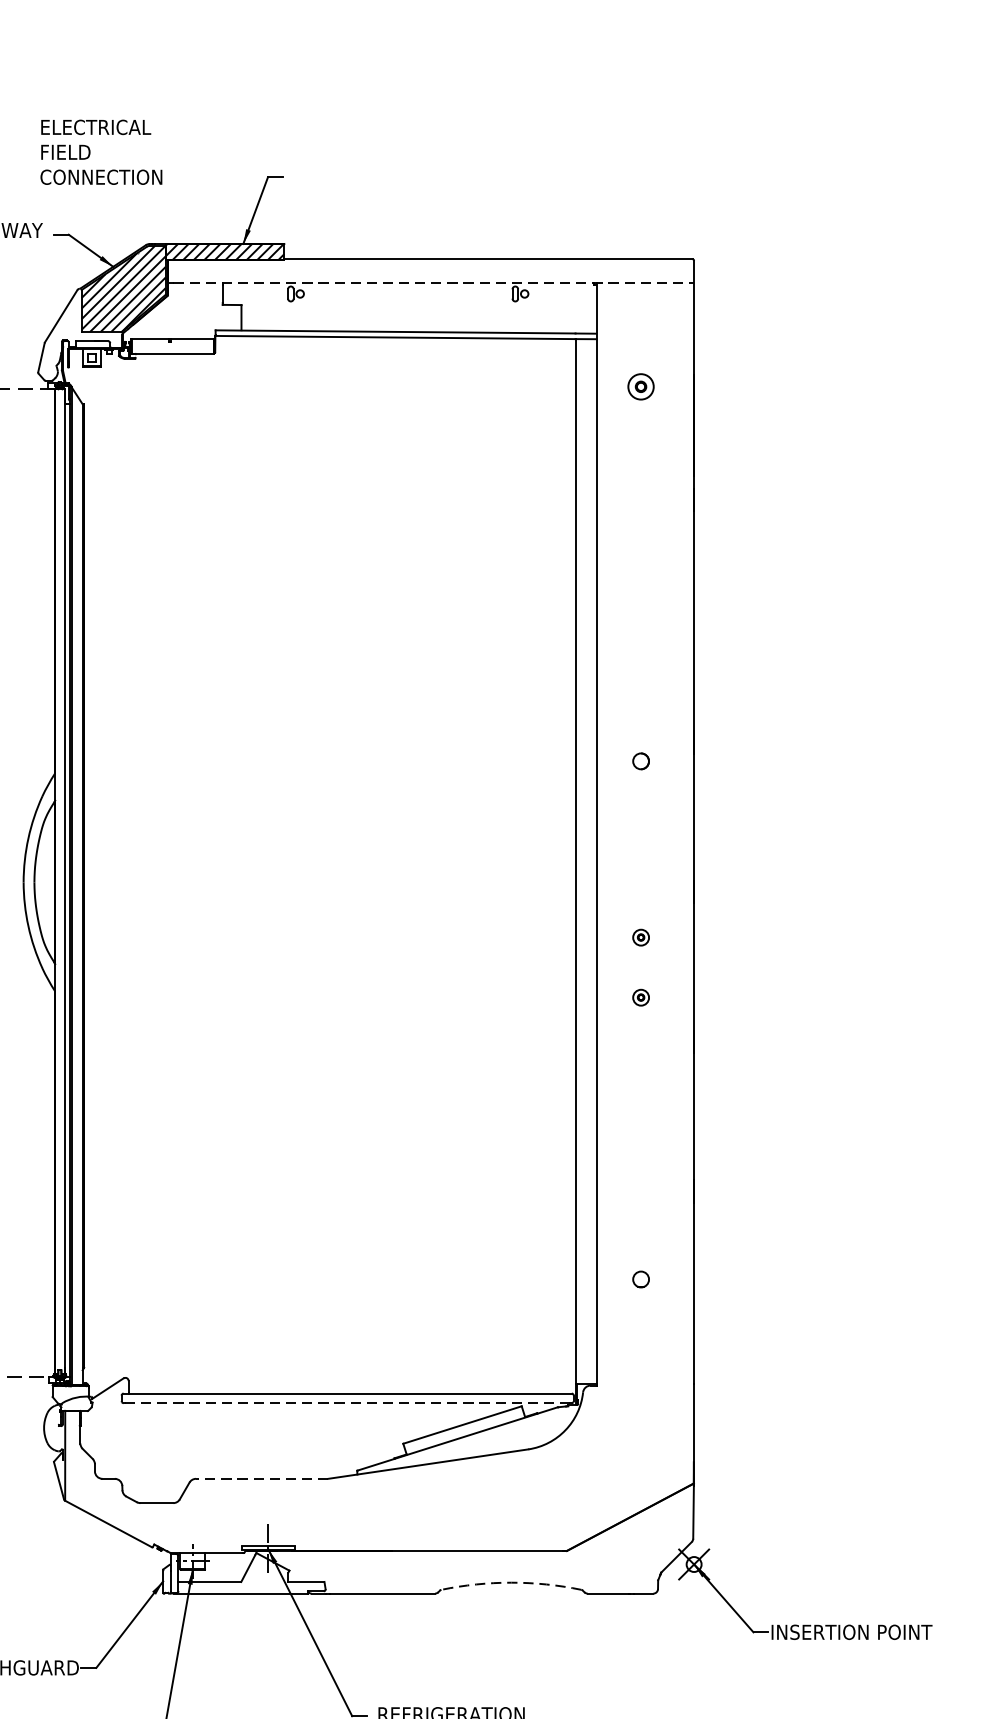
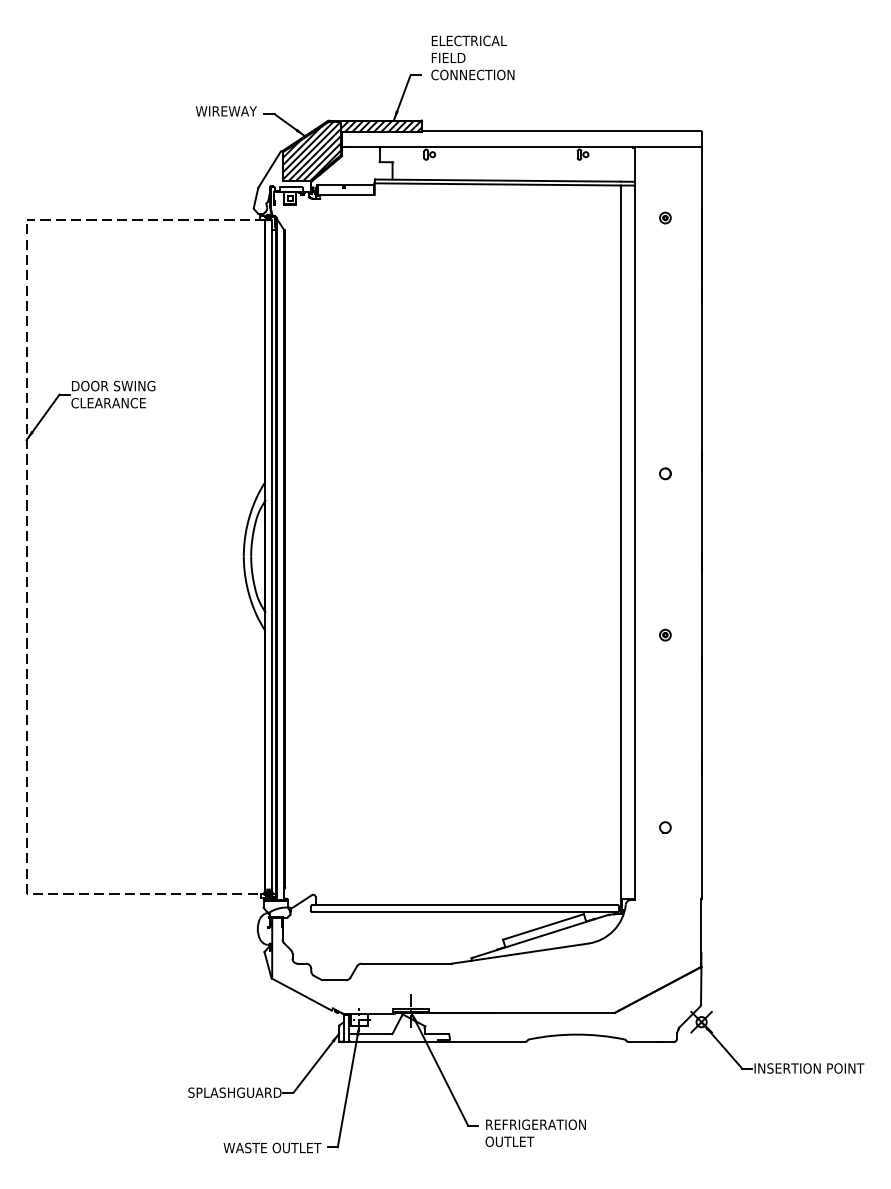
text: (100, 151) -> (472, 57), moved
line: (433, 281) -> (523, 146), dashed -> solid
part: (641, 385) -> (665, 217), size x0.62
part: (641, 936) -> (665, 593), removed
line: (348, 1403) -> (465, 912), dashed -> solid
line: (261, 1478) -> (406, 963), dashed -> solid
arc: (510, 1582) -> (576, 1034), dashed -> solid

